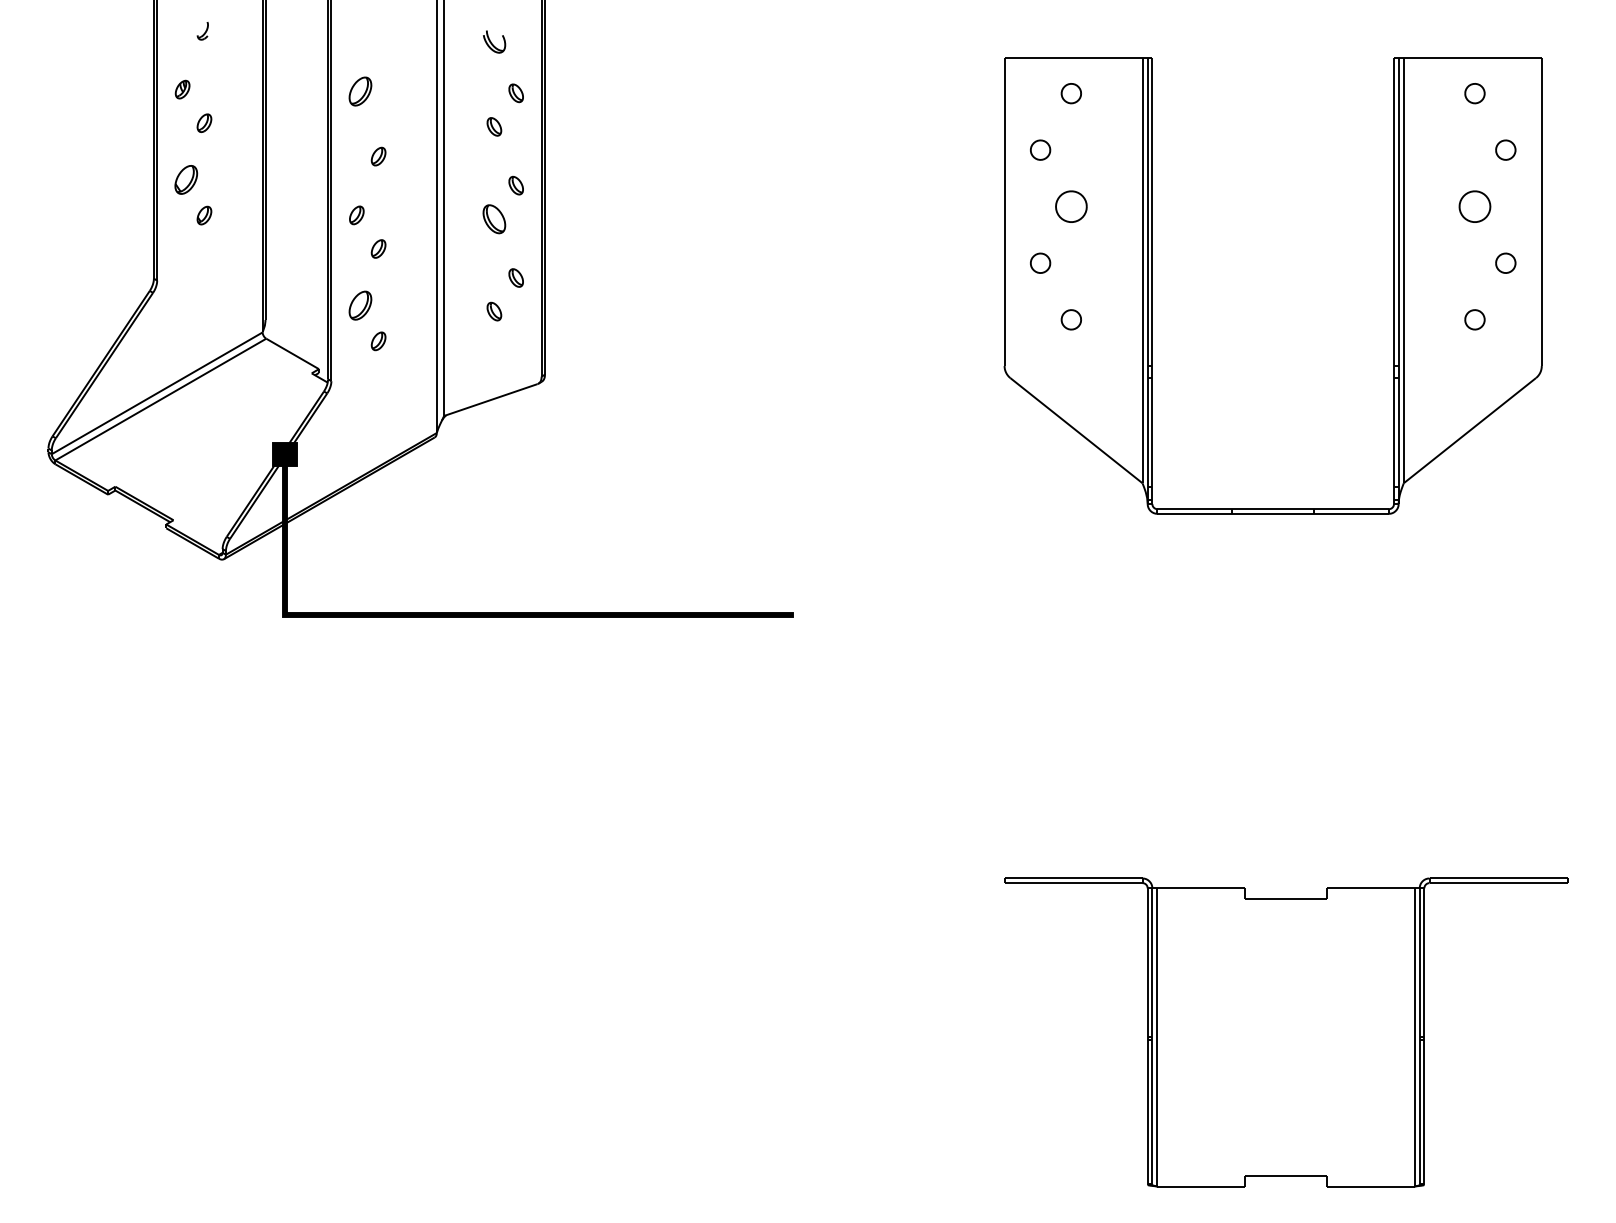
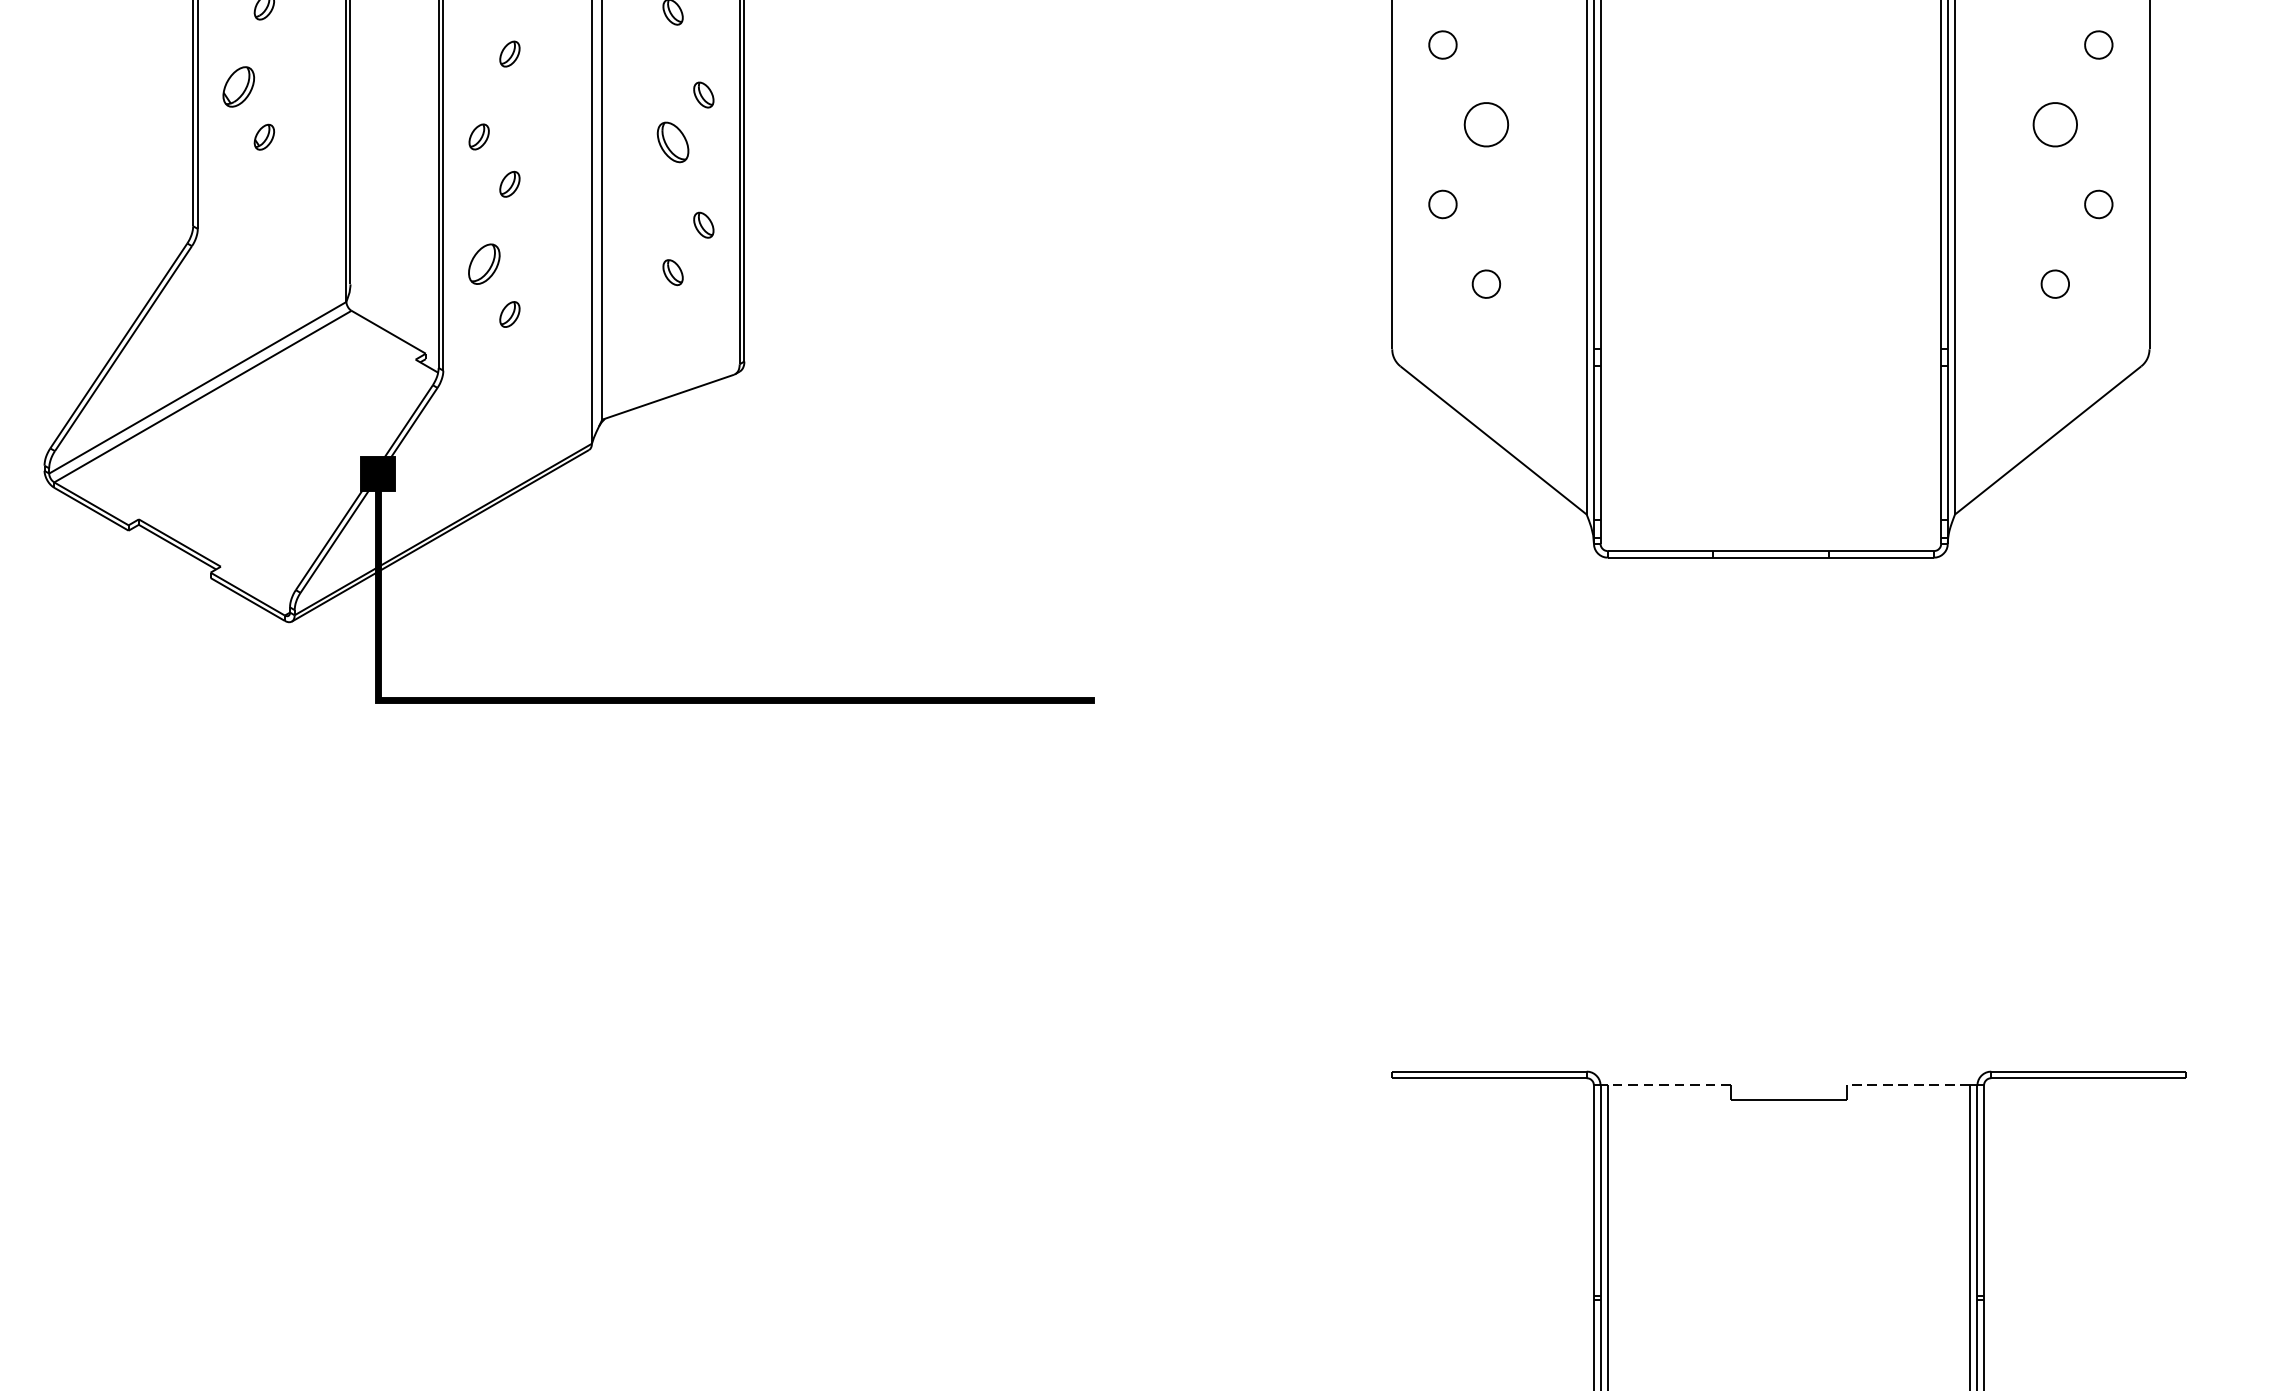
line: (1201, 888) -> (1669, 1085), solid -> dashed
line: (1370, 888) -> (1908, 1085), solid -> dashed

